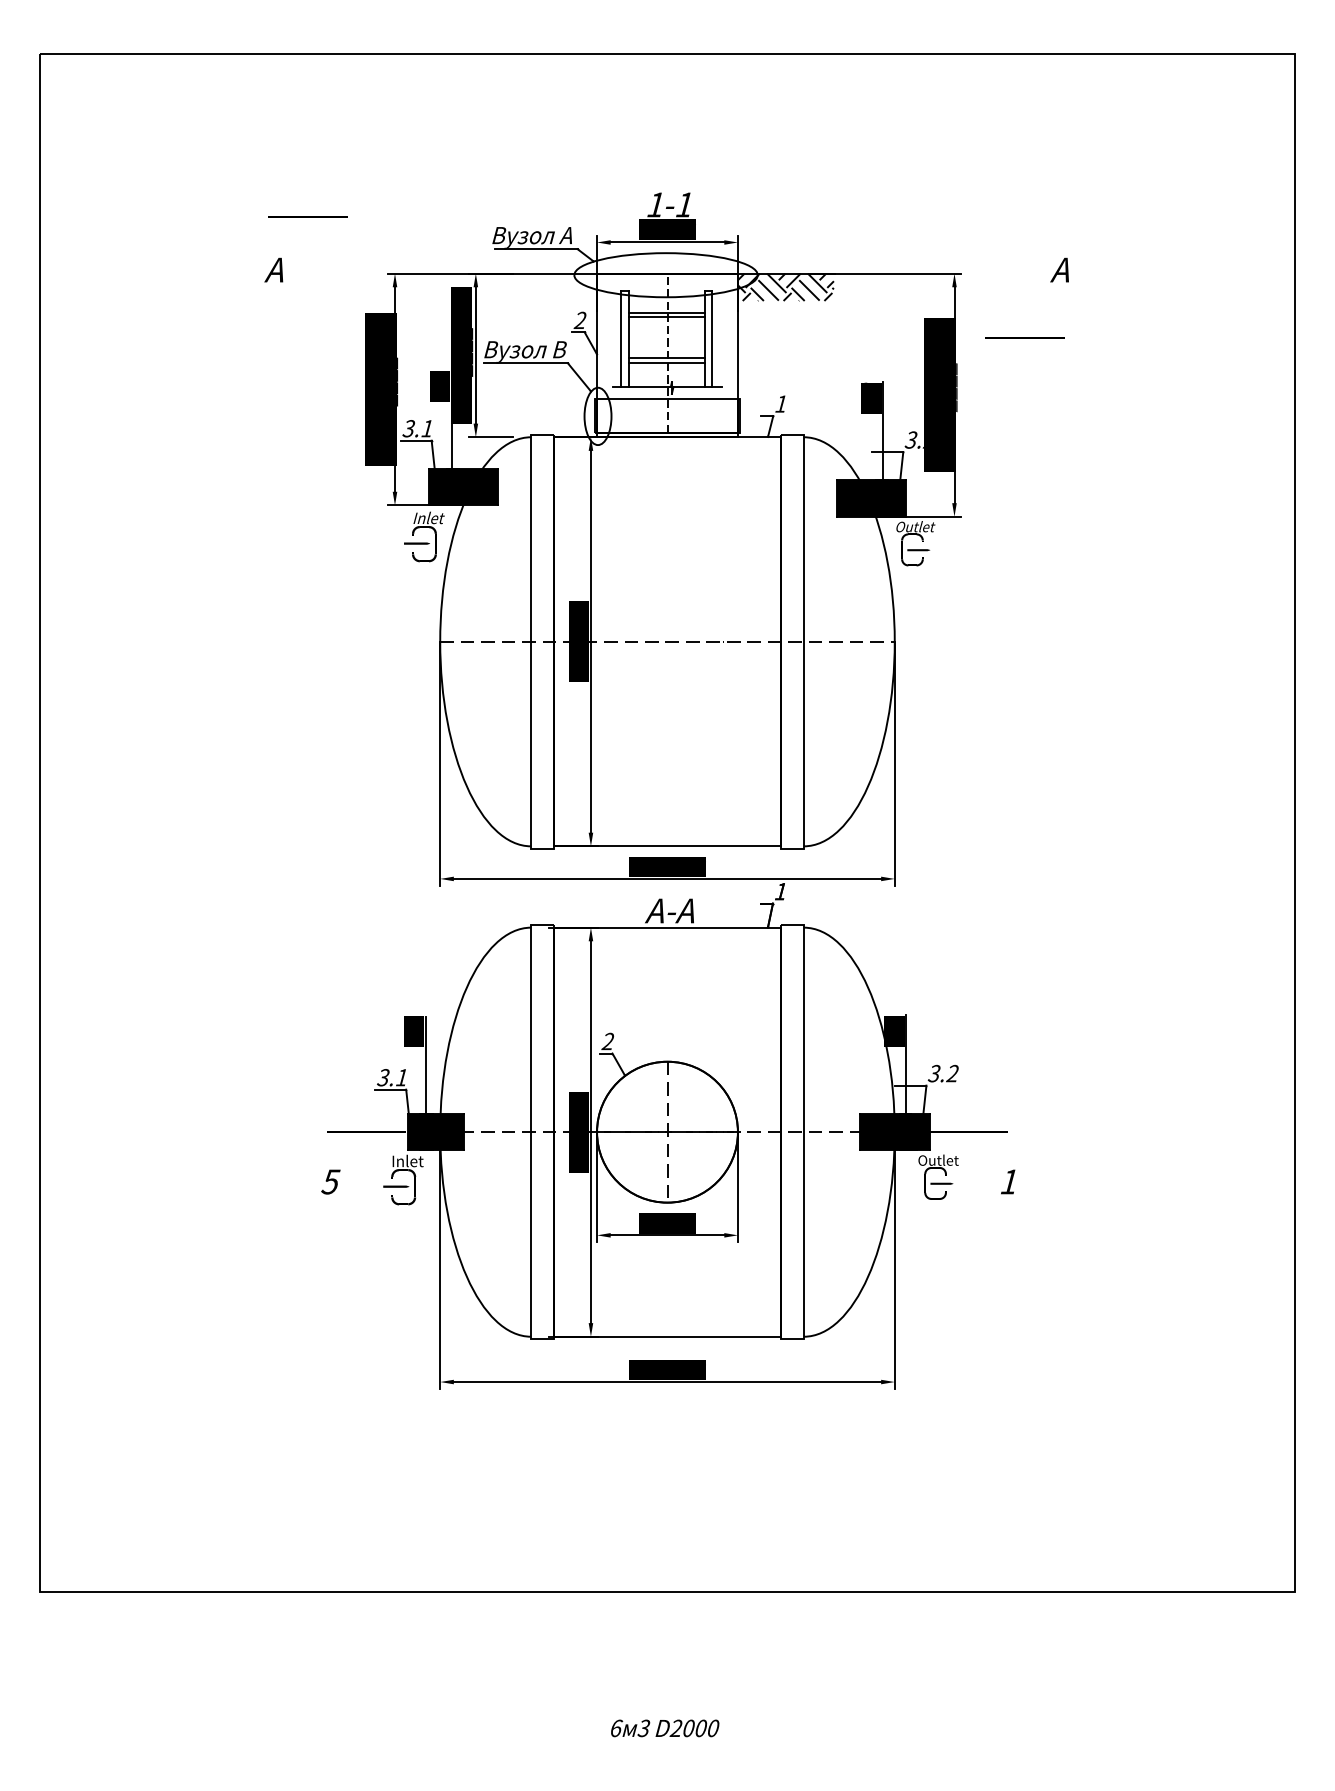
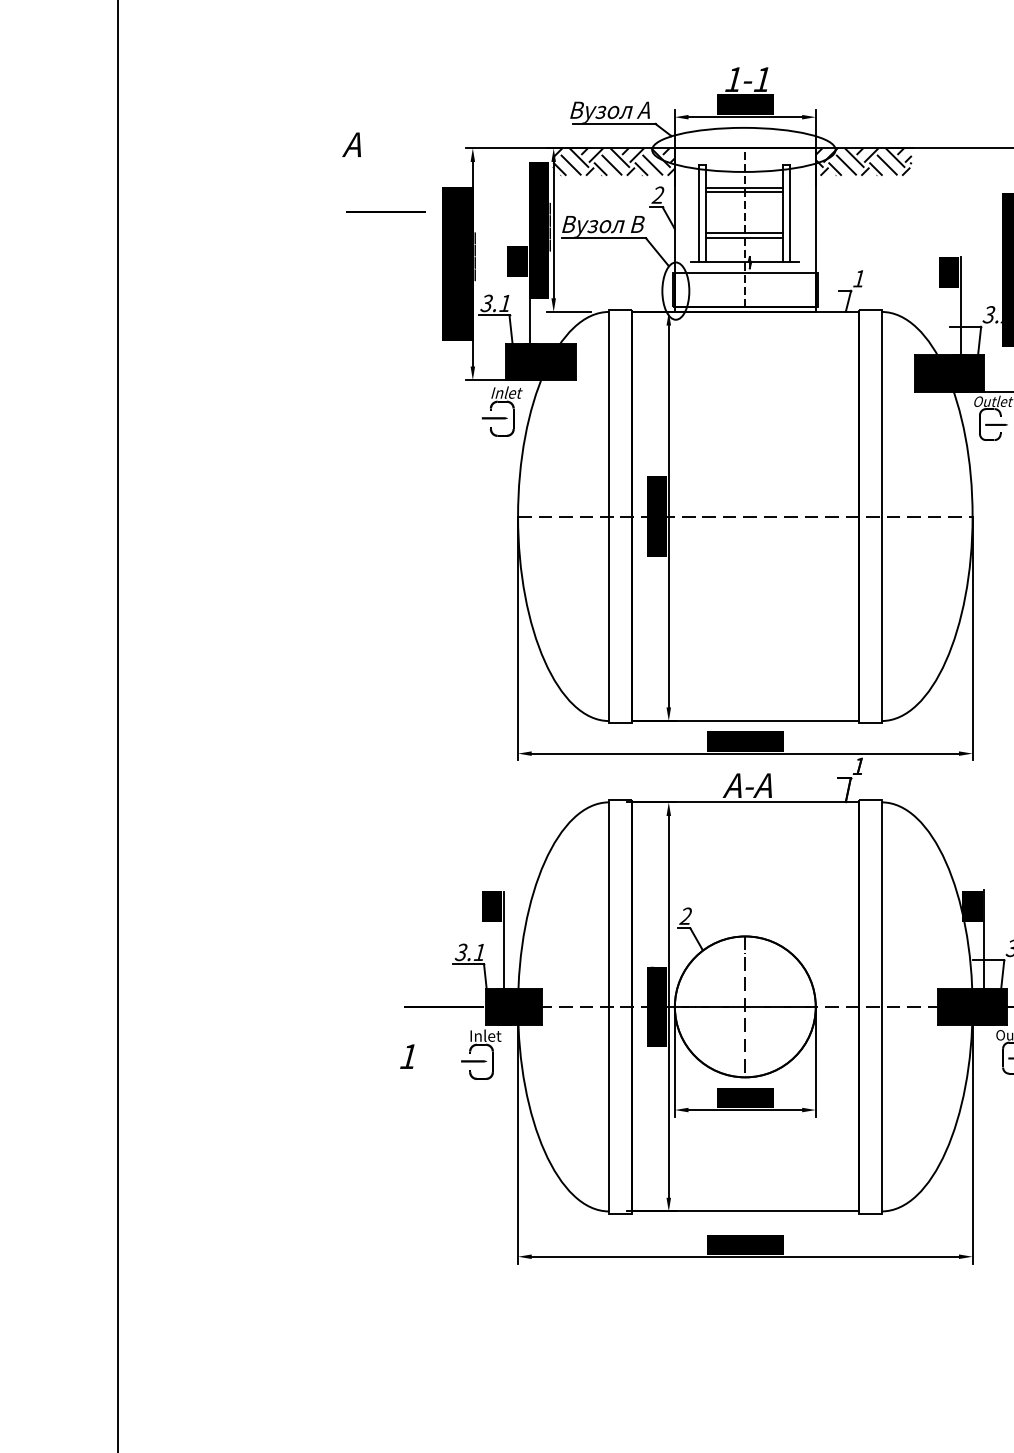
line: (307, 216) -> (385, 212), moved
hatch: (536, 286) -> (614, 161), added
text: (330, 1181) -> (408, 1056), 5 -> 1

